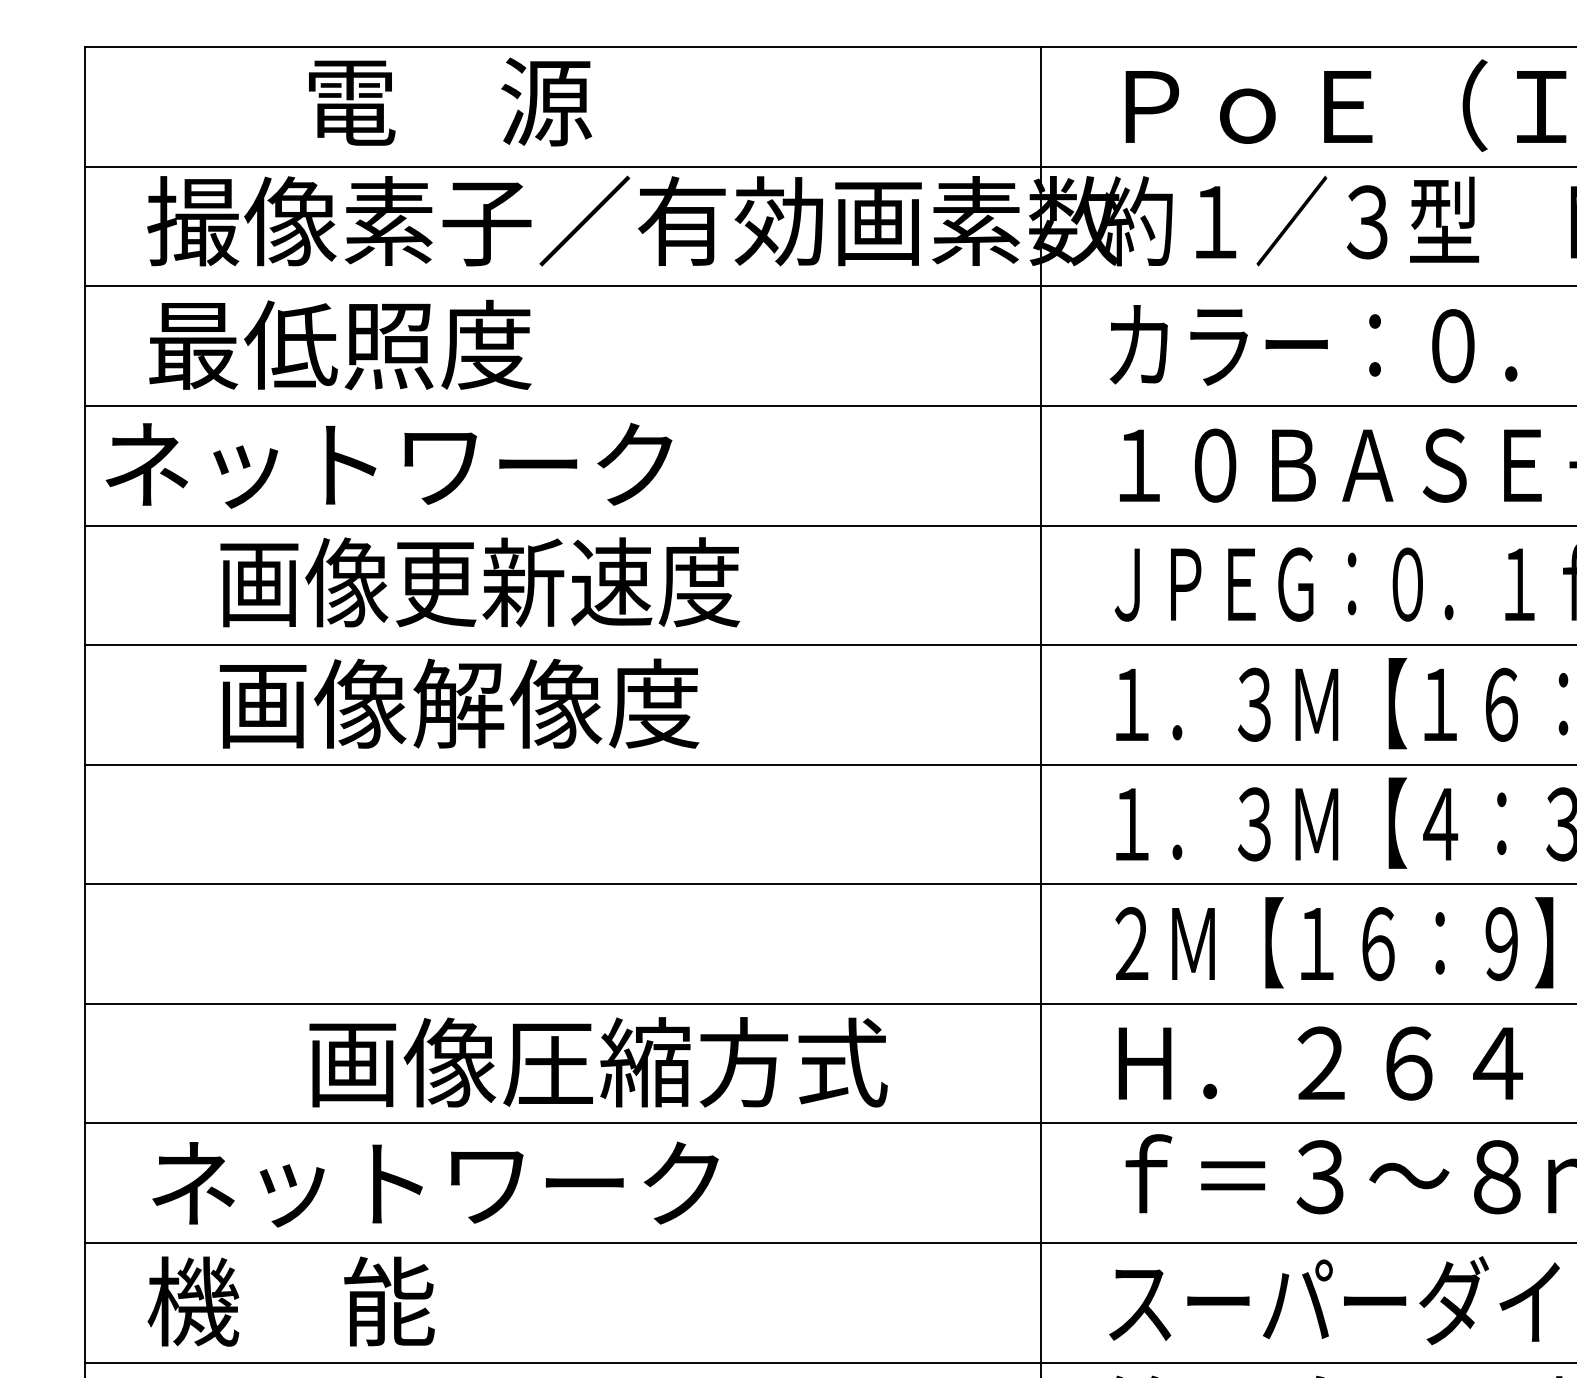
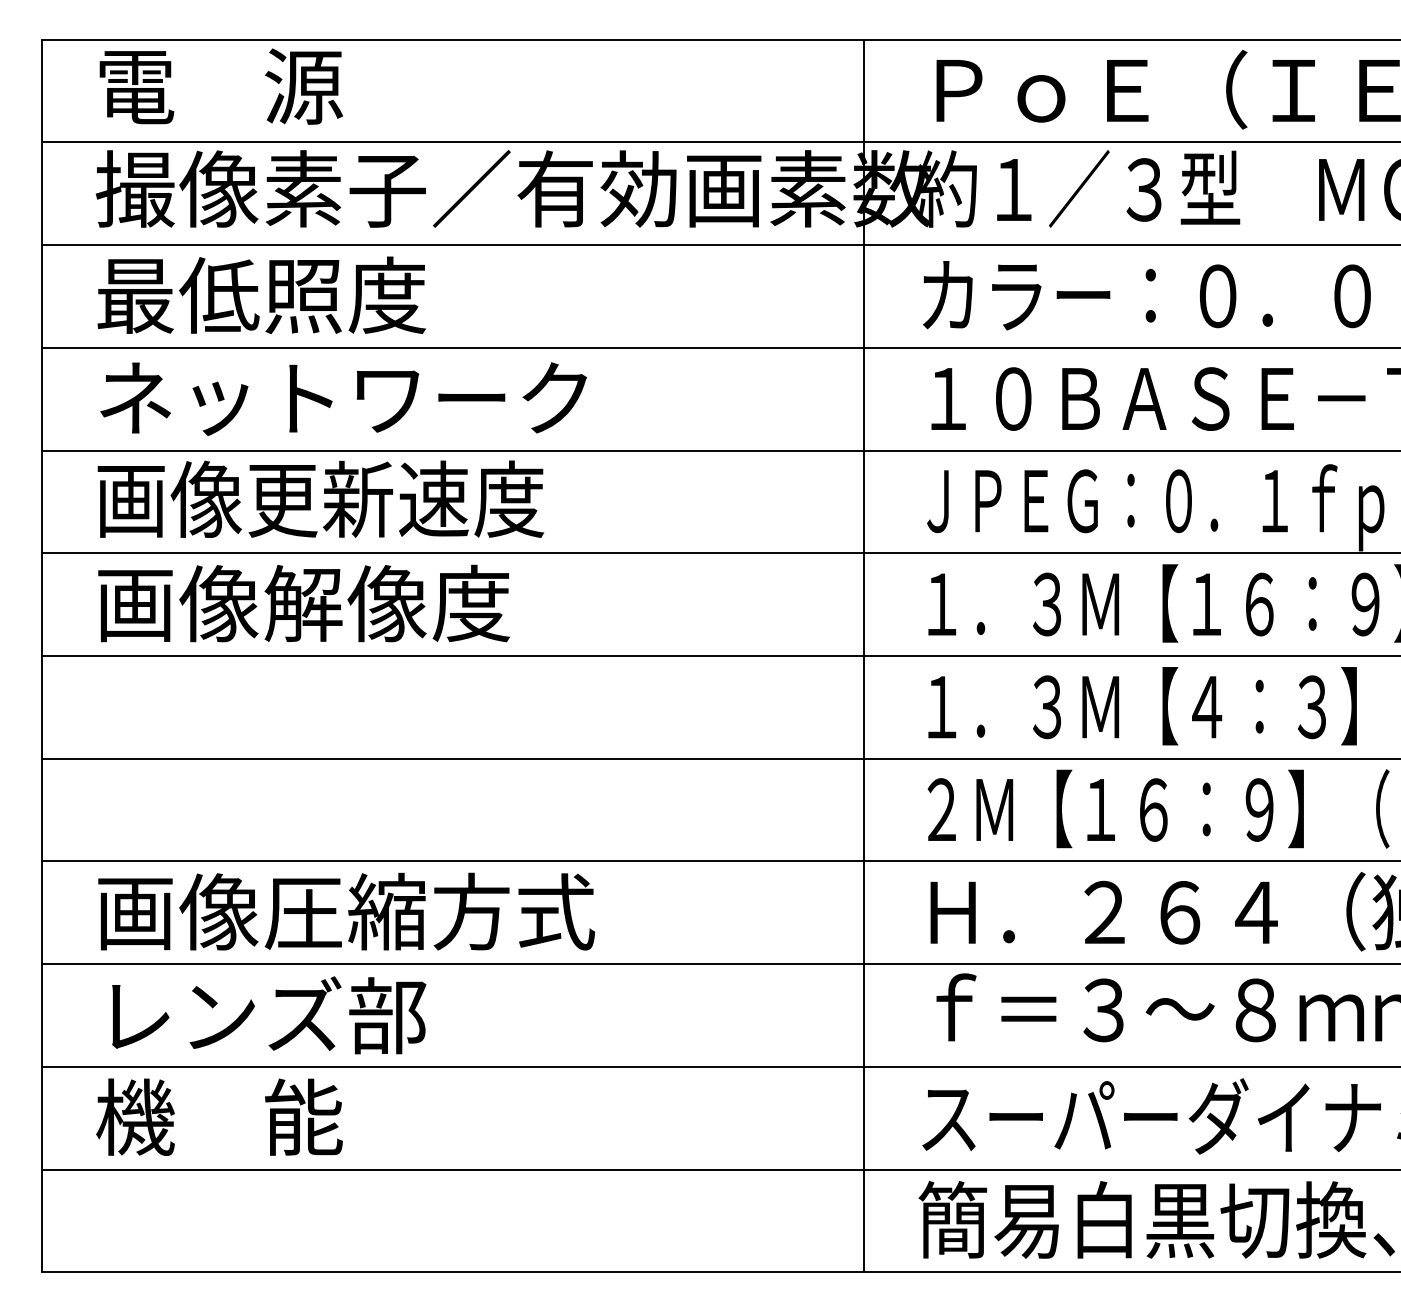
text: (449, 101) -> (220, 86), moved
text: (388, 465) -> (343, 398), moved
text: (479, 581) -> (320, 498), moved
text: (459, 703) -> (304, 603), moved
text: (598, 1062) -> (346, 911), moved
text: (435, 1183) -> (343, 1015), ネットワーク -> レンズ部

